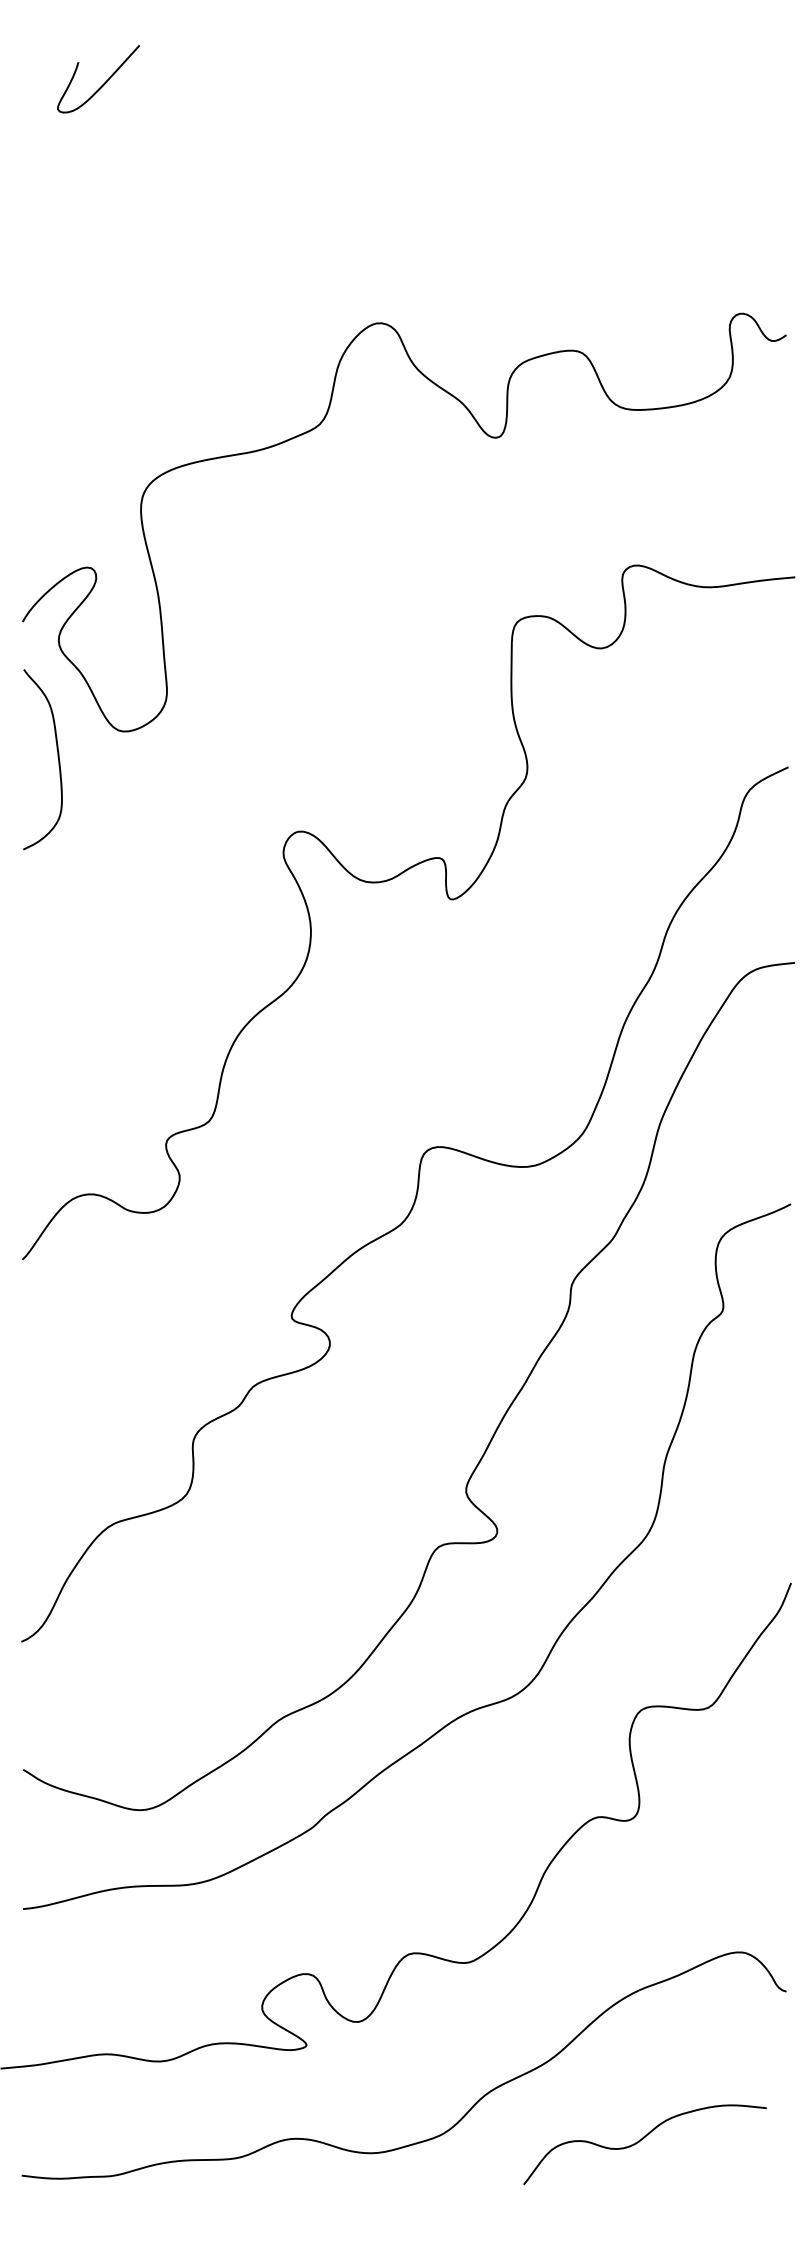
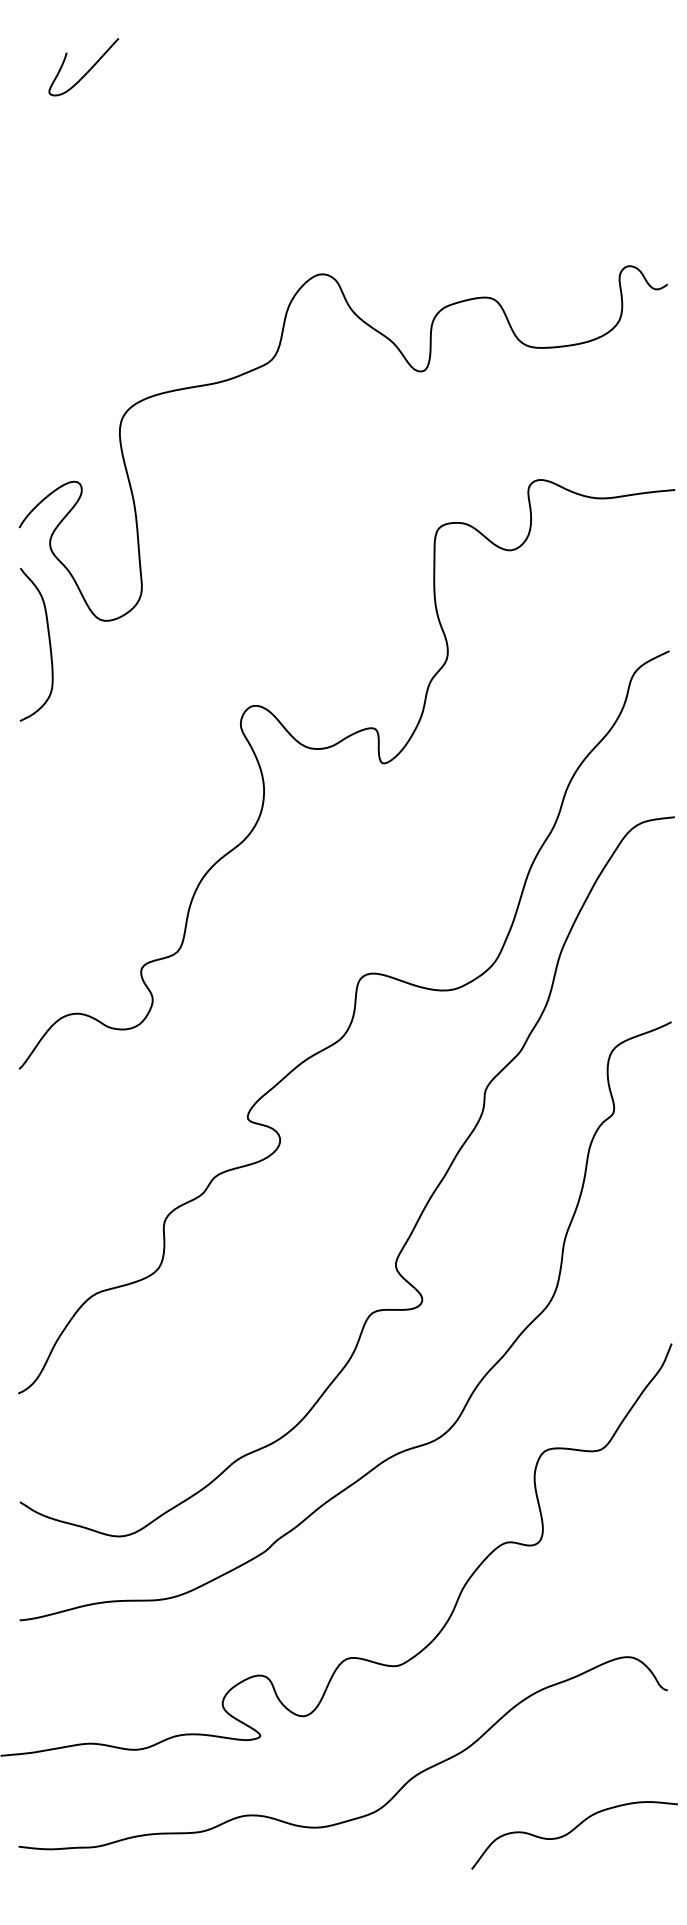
curve: (641, 2141) -> (571, 1832), moved

